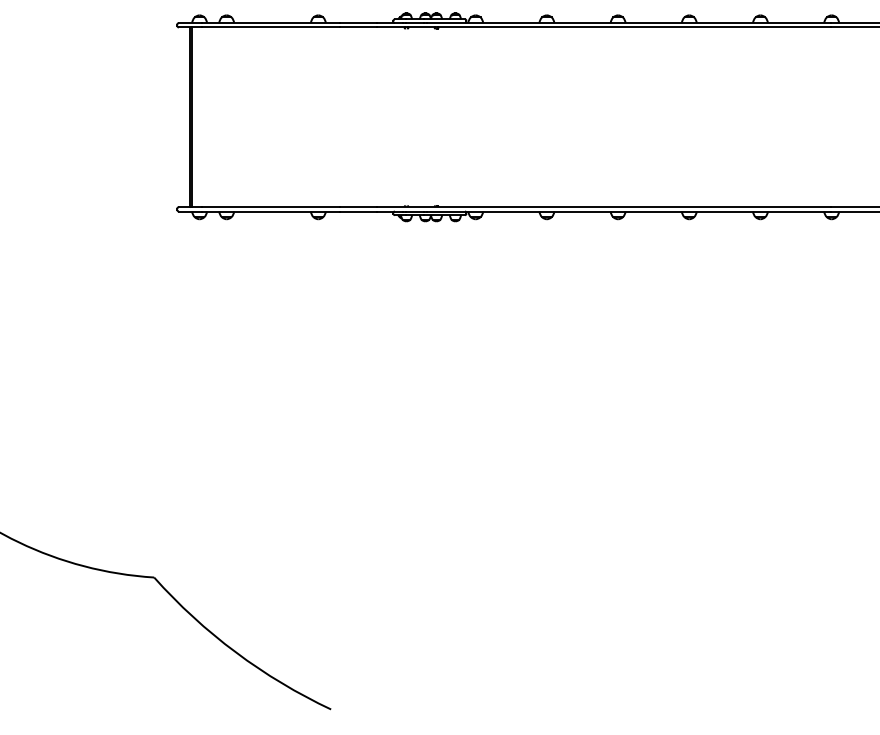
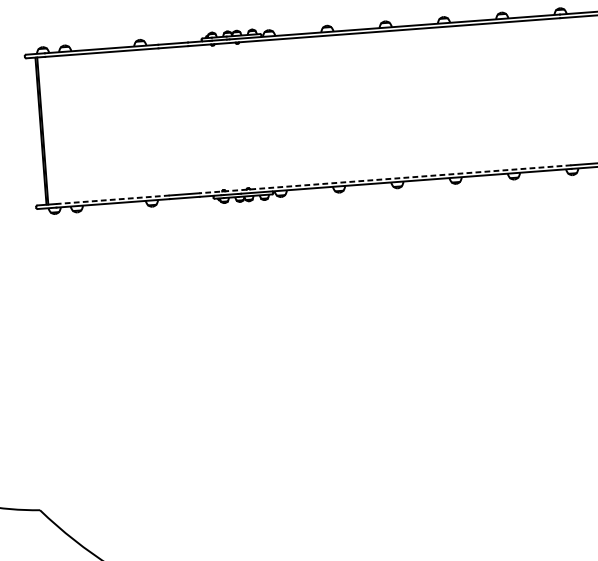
line: (270, 207) -> (112, 200), solid -> dashed
line: (603, 207) -> (385, 179), solid -> dashed

